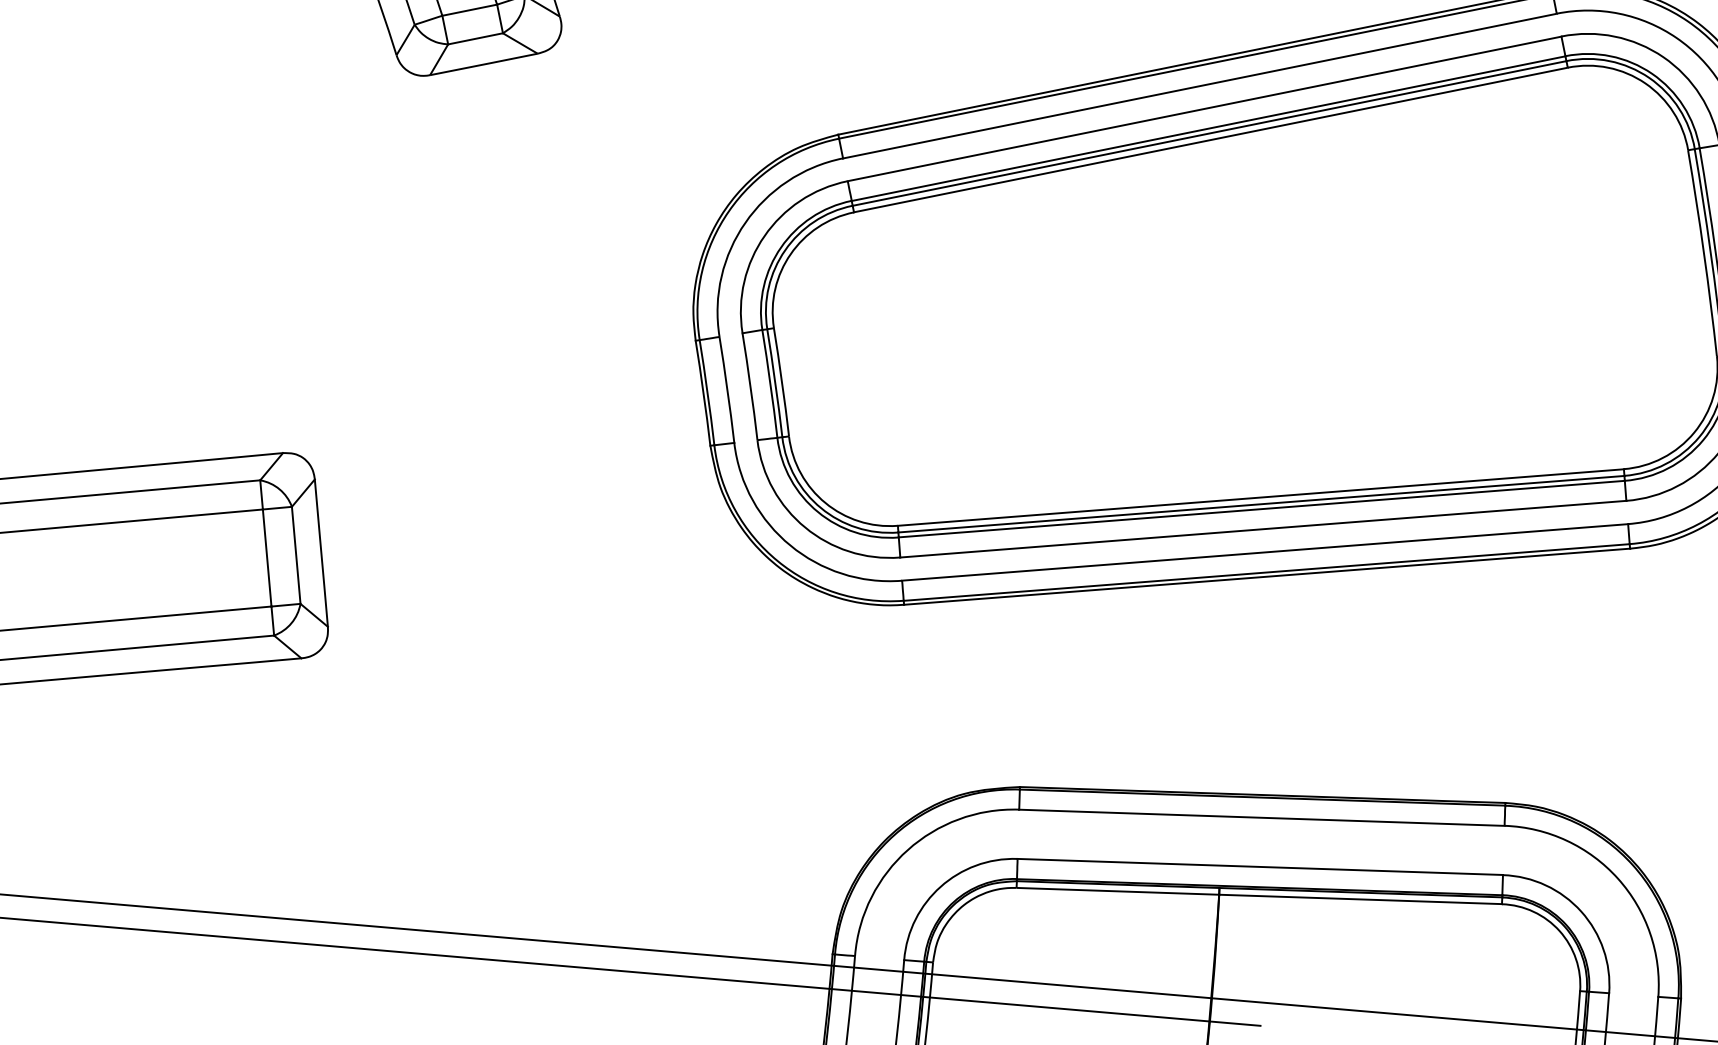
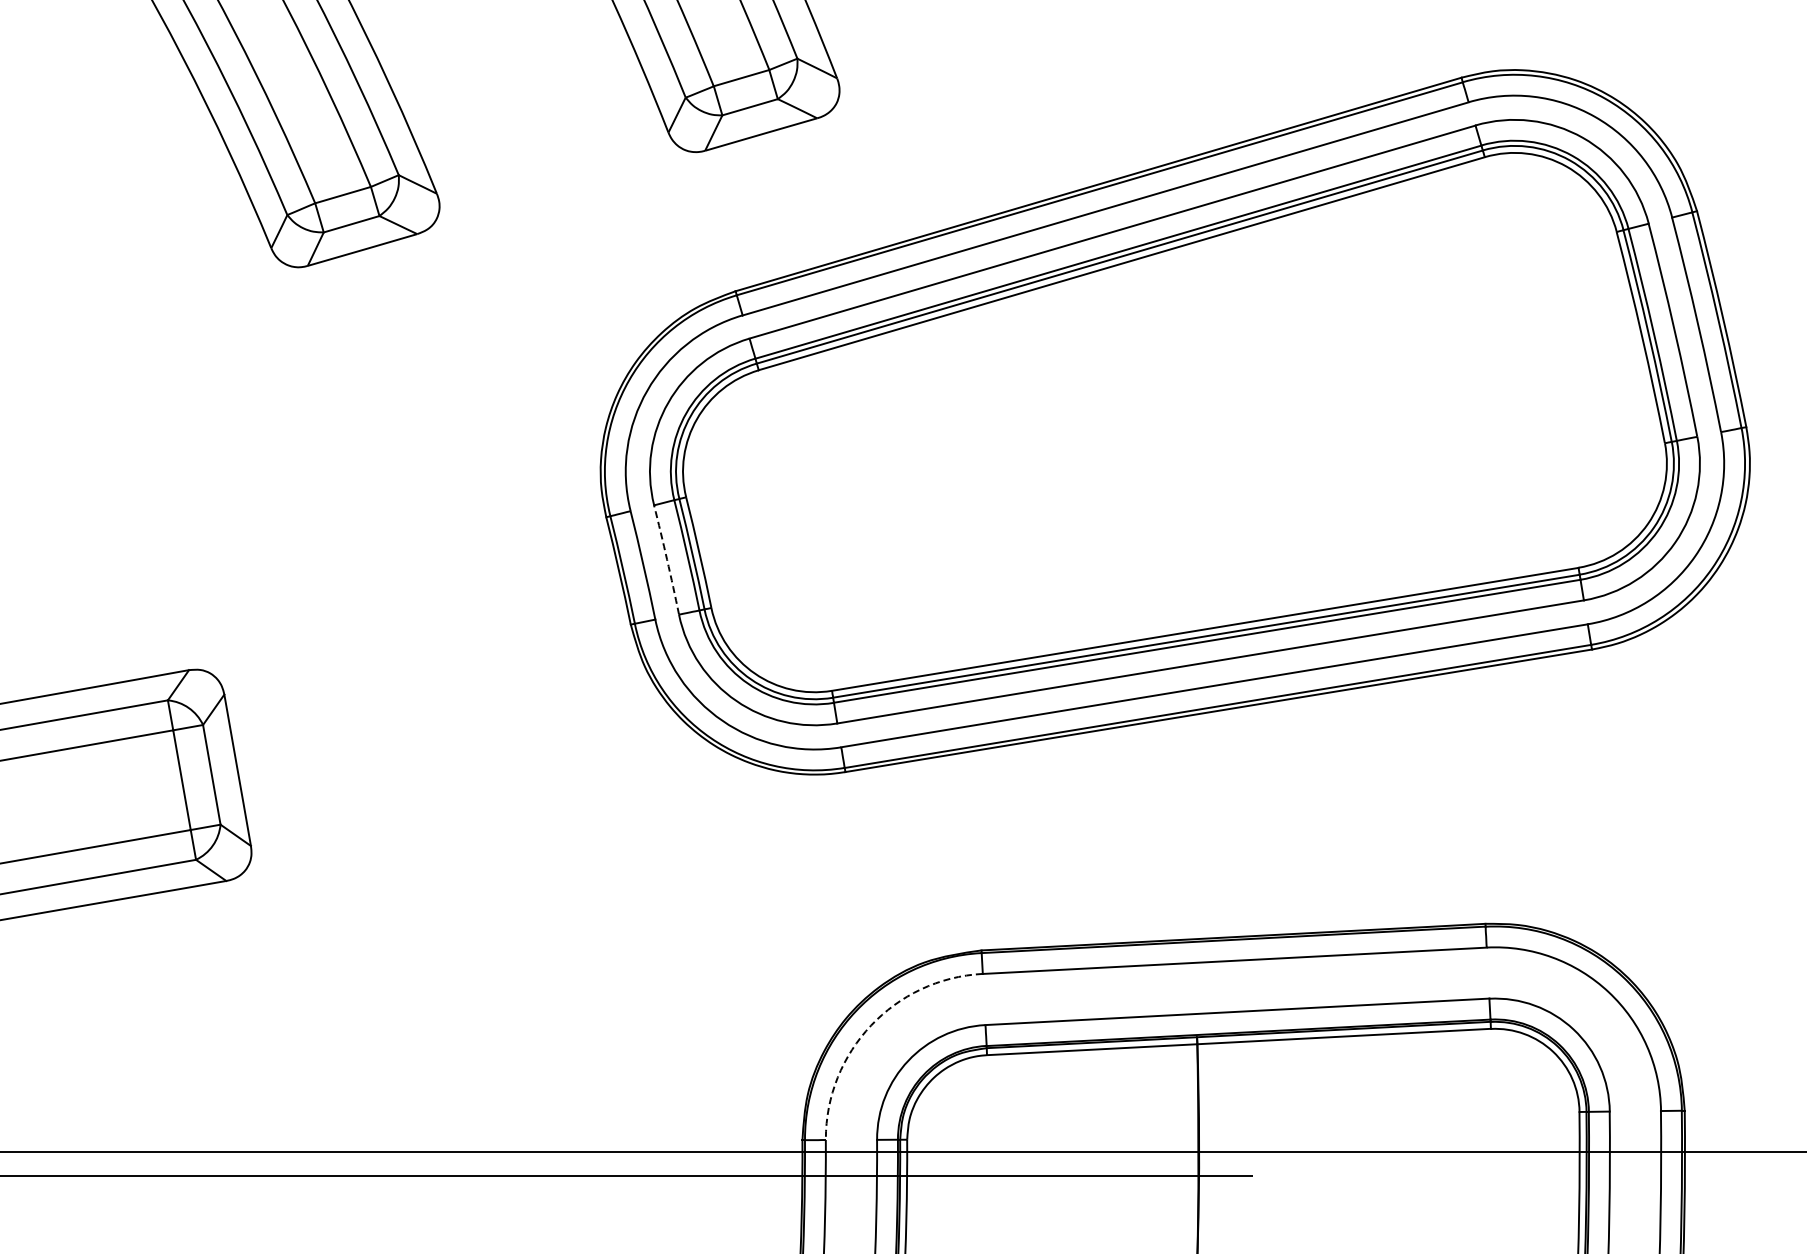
arc: (750, 386) -> (667, 559), solid -> dashed
arc: (908, 849) -> (871, 1025), solid -> dashed

